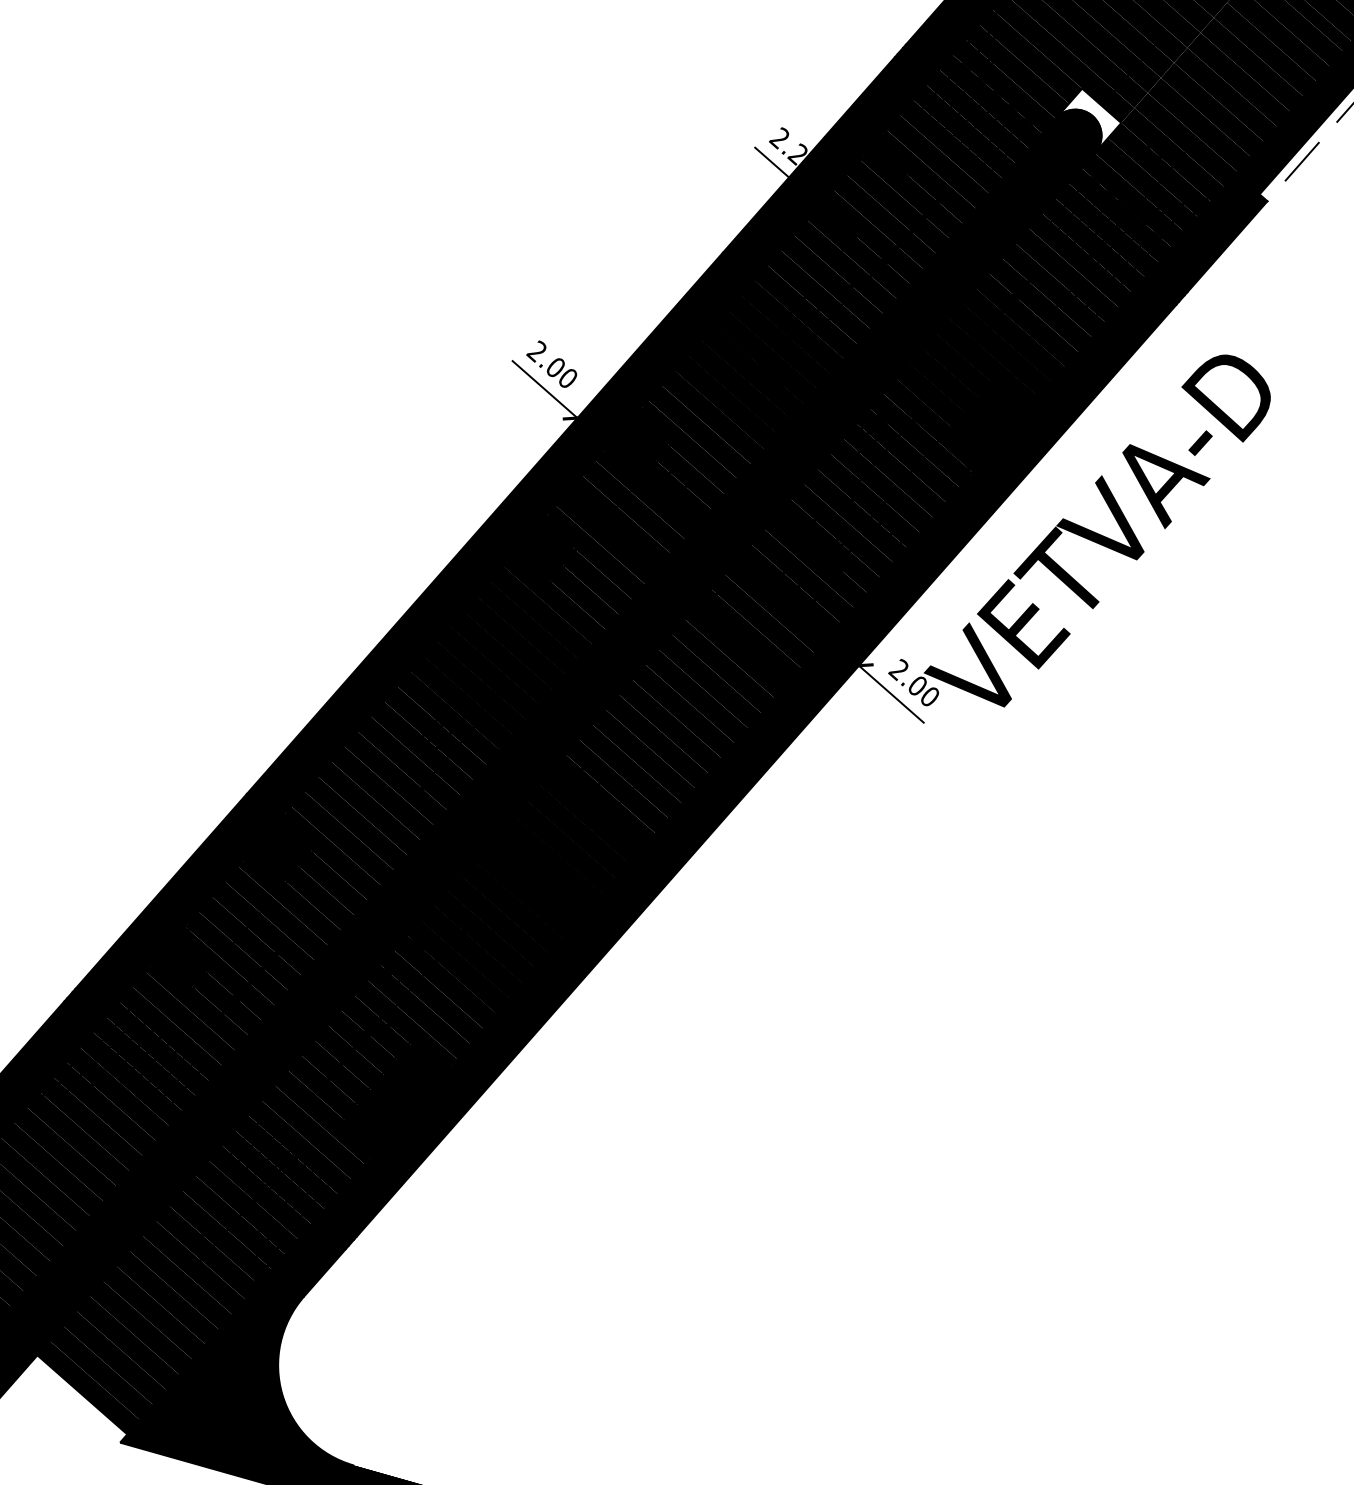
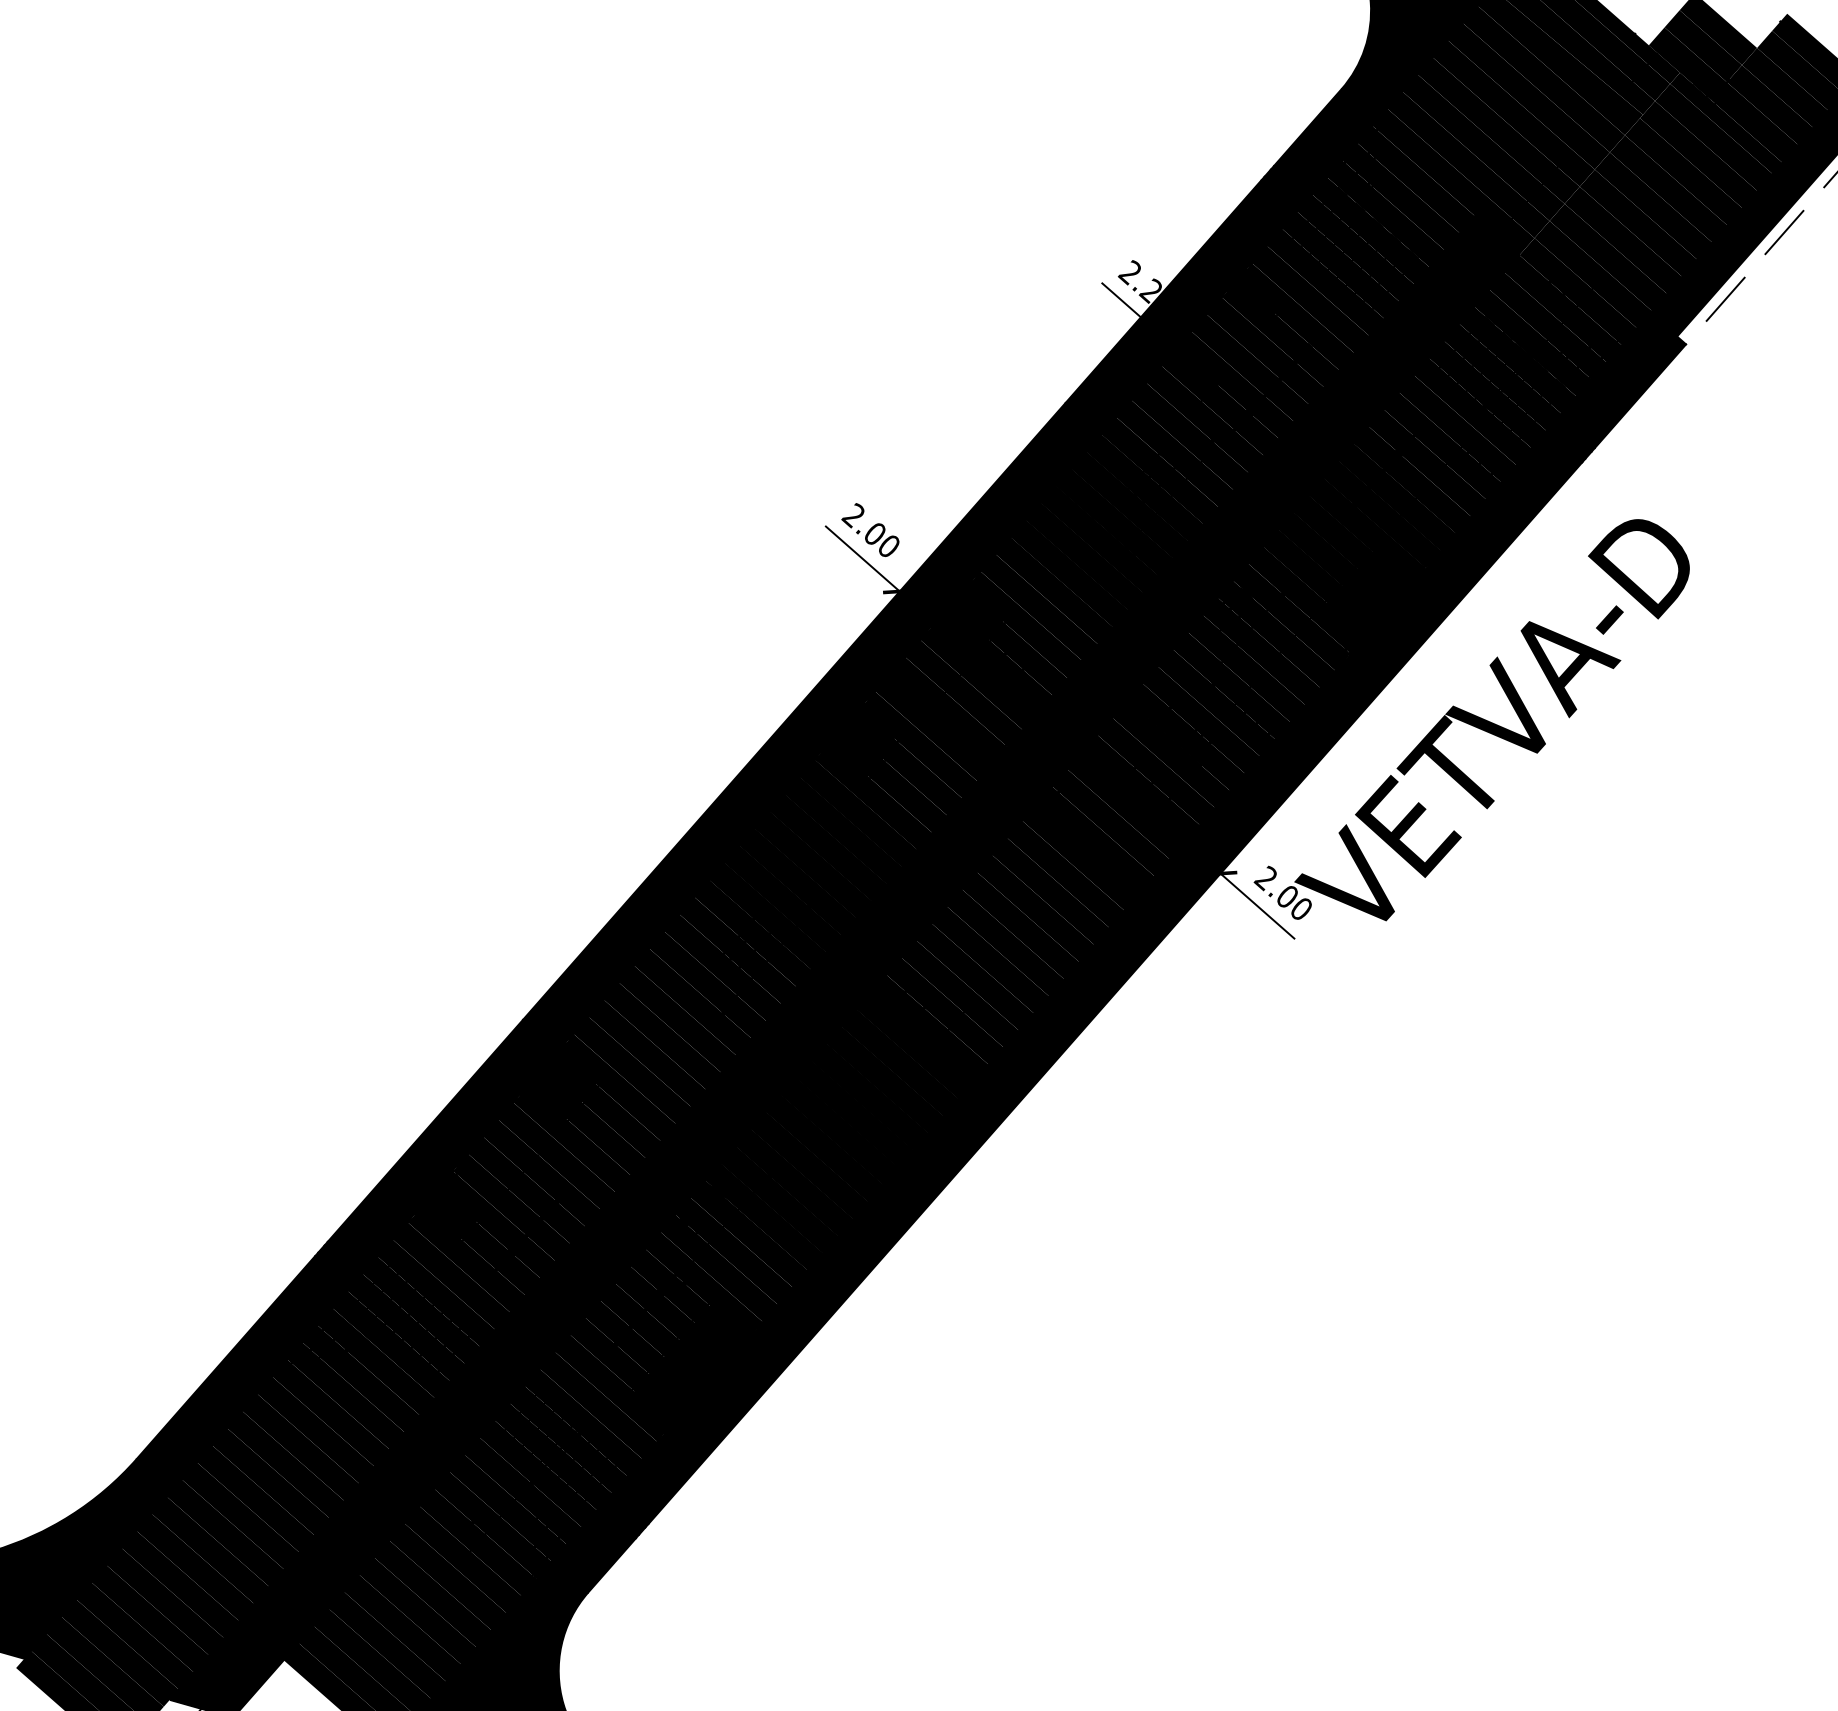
fill: (1088, 120) -> (1482, 252), added

